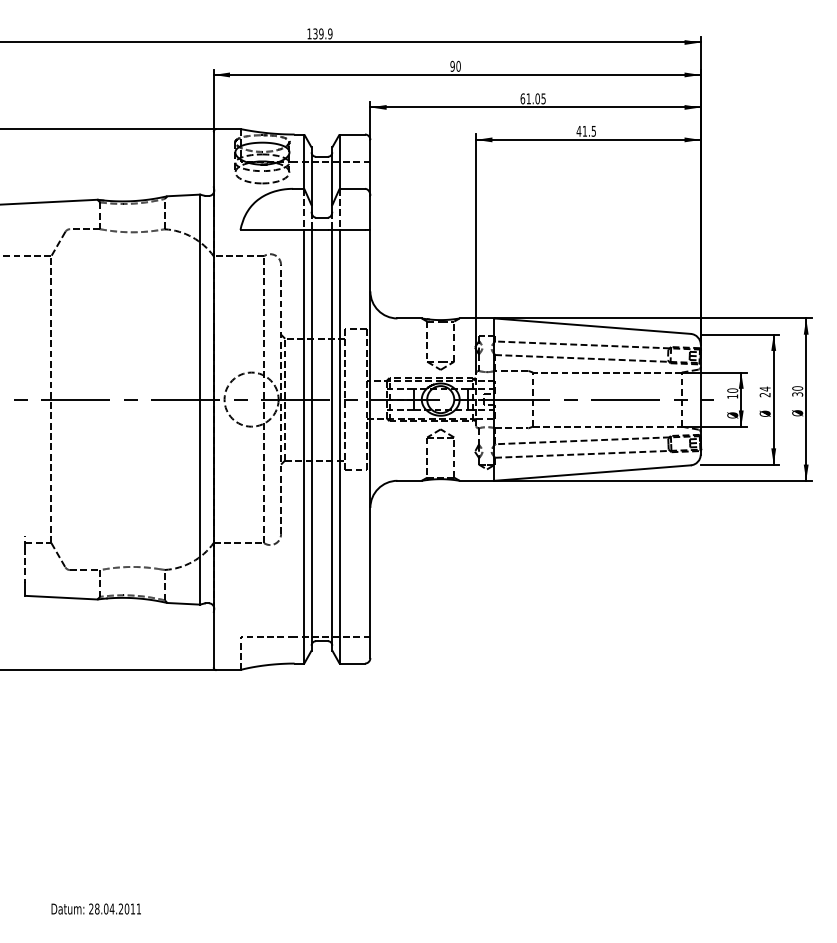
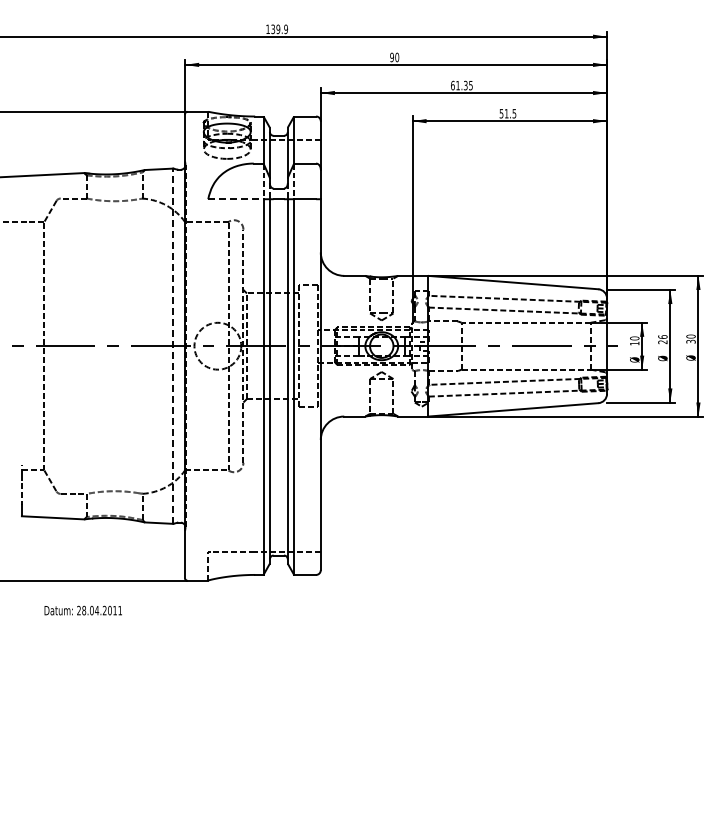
text: (537, 98) -> (465, 85), 61.05 -> 61.35
text: (578, 131) -> (501, 113), 41.5 -> 51.5
line: (271, 230) -> (235, 199), solid -> dashed
text: (764, 389) -> (662, 337), 24 -> 26
line: (200, 399) -> (173, 346), solid -> dashed
text: (95, 908) -> (82, 610), moved

